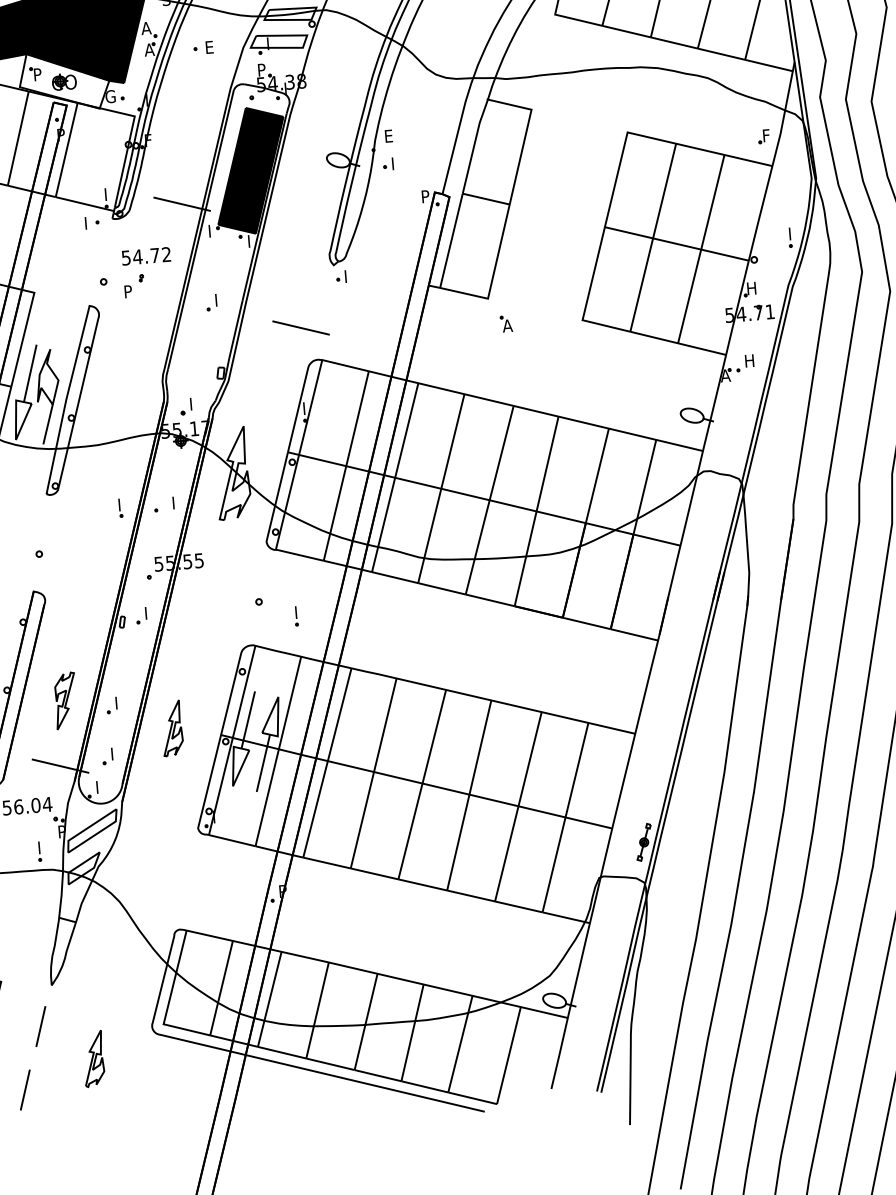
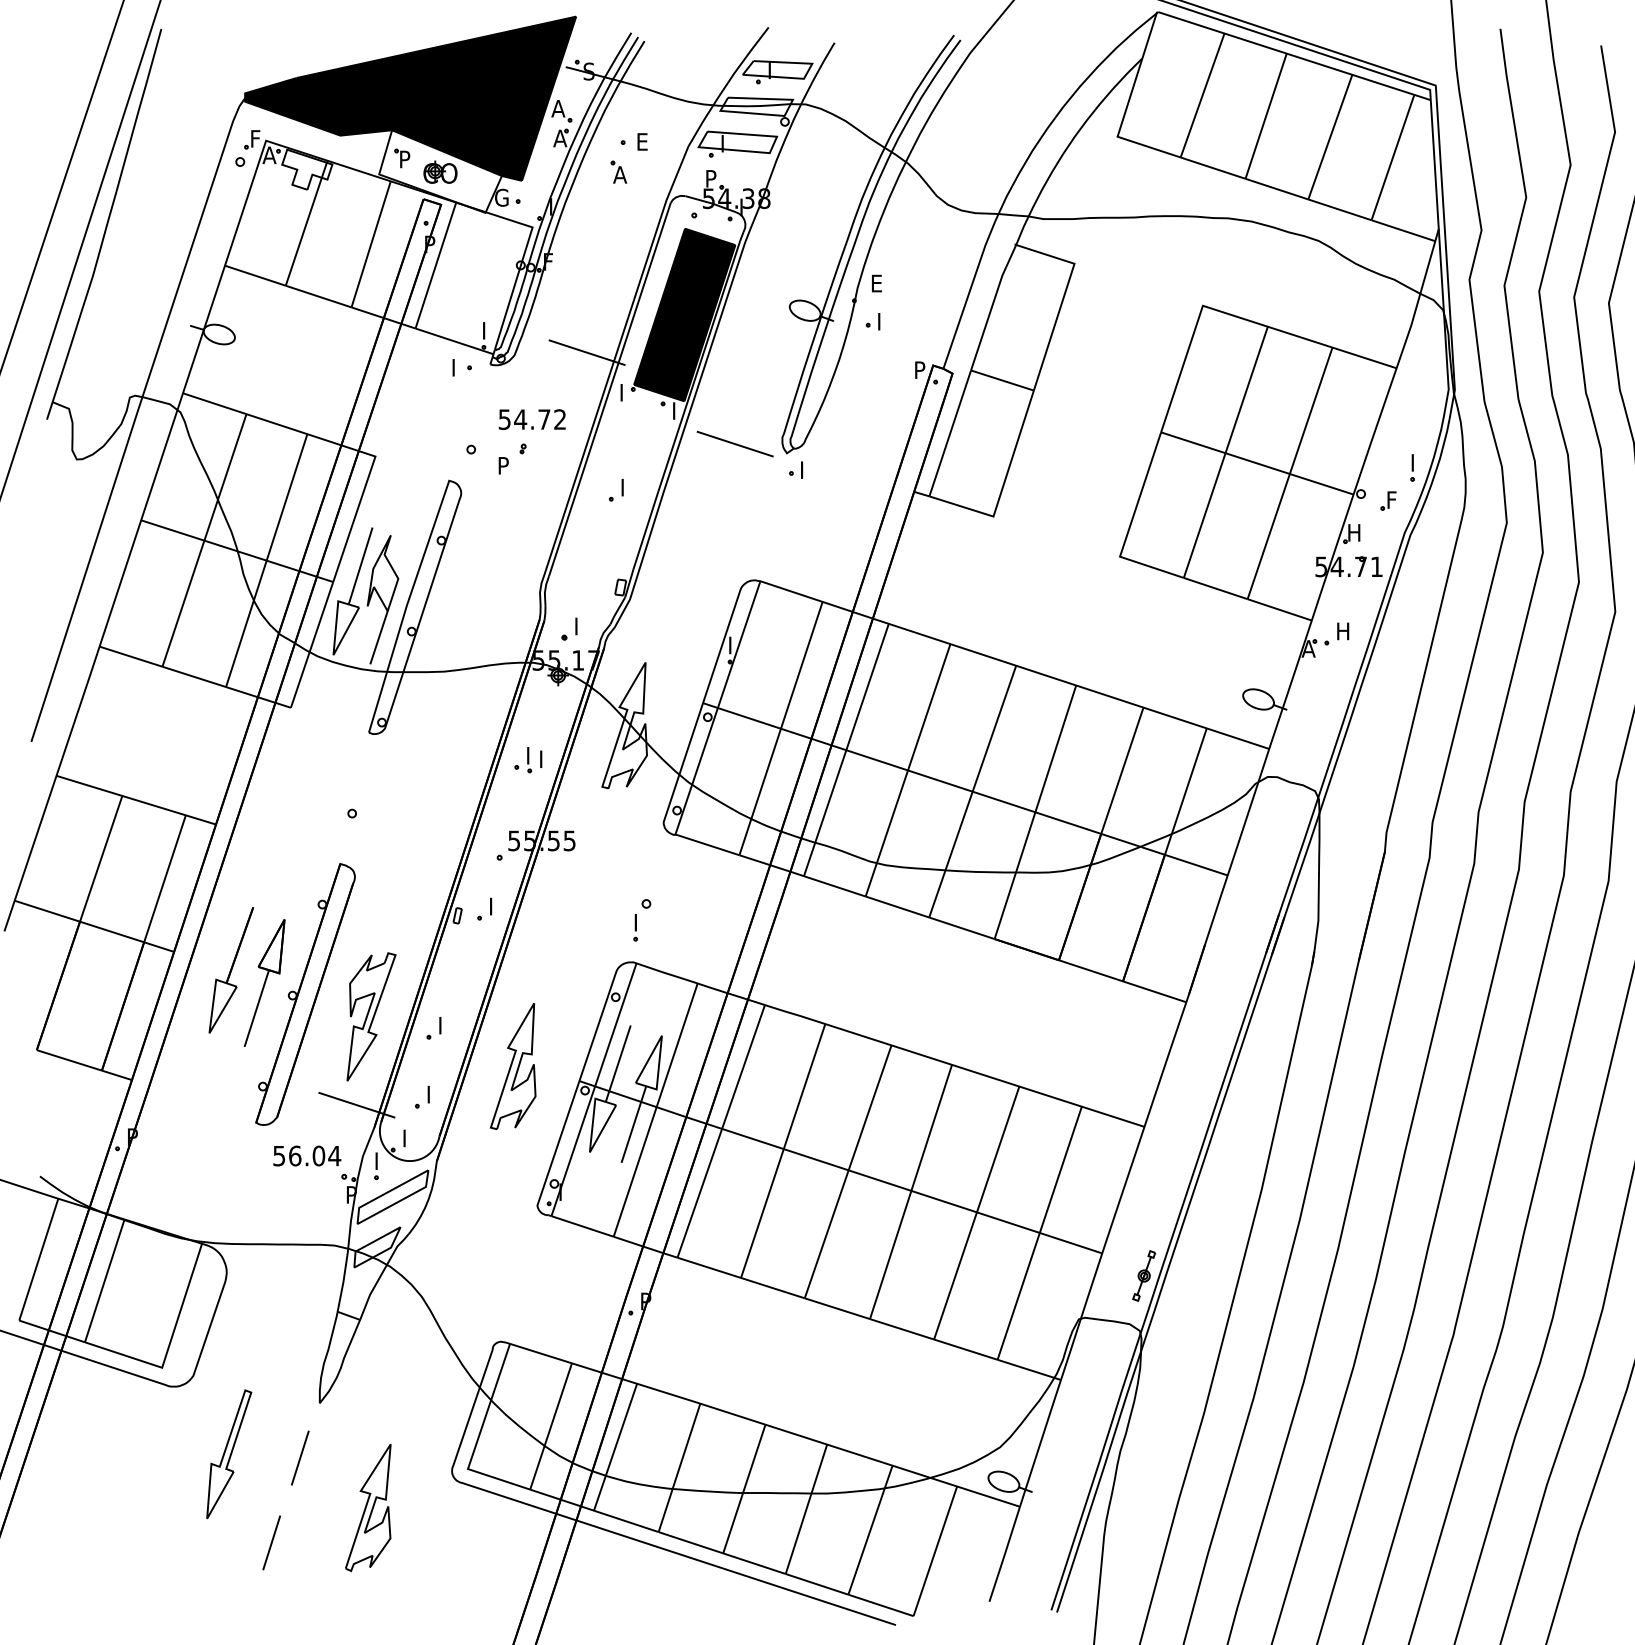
part: (763, 136) -> (1388, 500), moved
part: (506, 323) -> (618, 171), moved
line: (300, 327) -> (734, 443), moved
part: (120, 508) -> (529, 760), moved
part: (296, 616) -> (635, 927), moved
part: (65, 700) -> (371, 1016), size x1.67
part: (172, 728) -> (513, 1066), size x1.67
part: (39, 851) -> (376, 1166), moved
part: (93, 1059) -> (368, 1508), size x1.67

